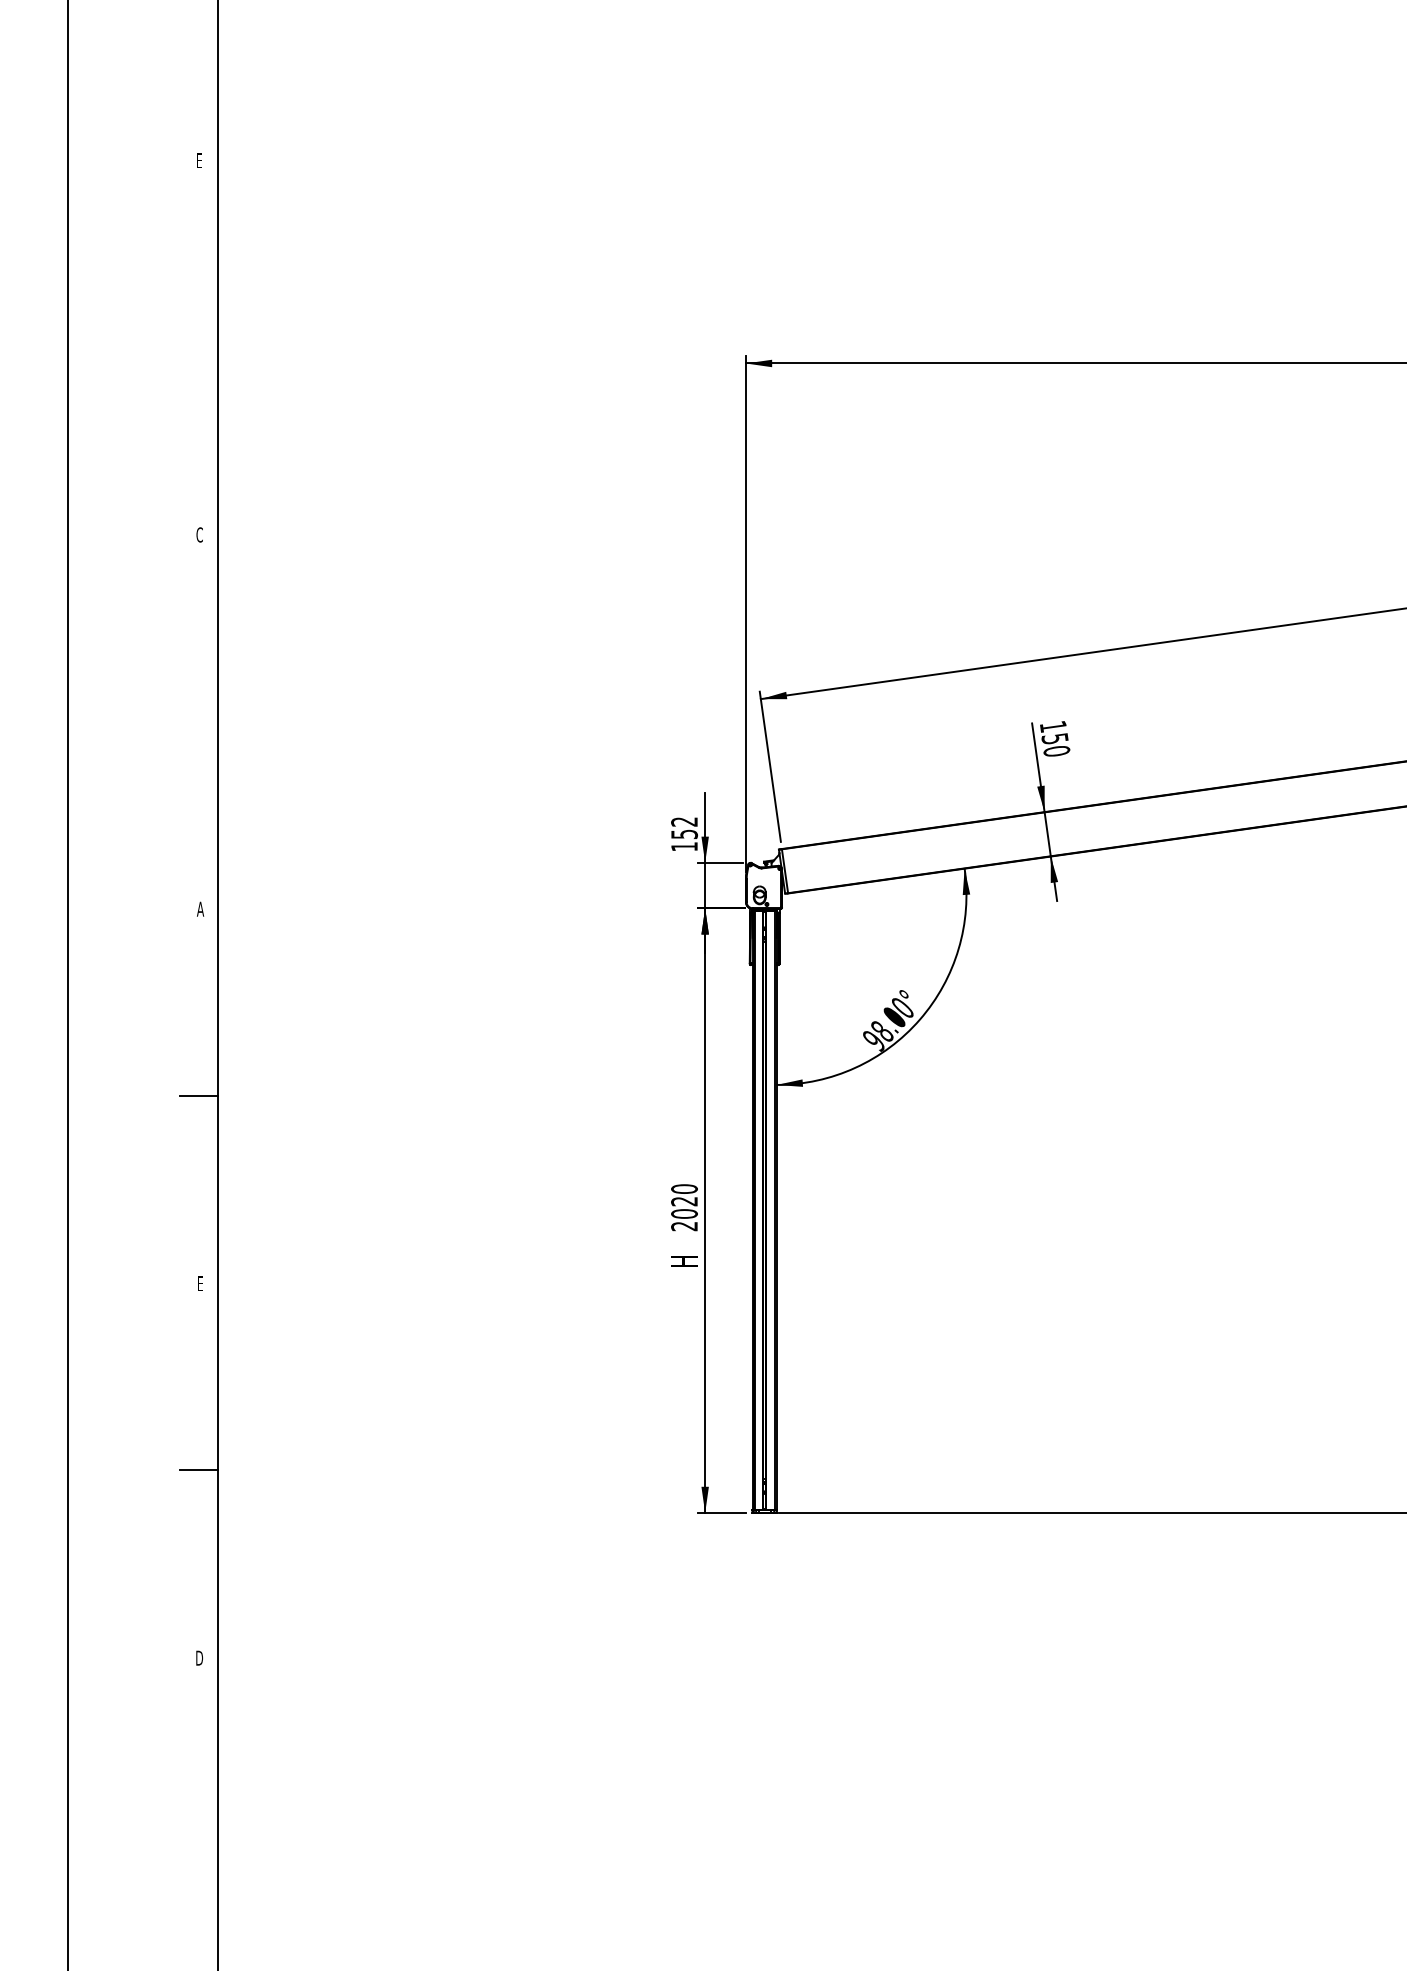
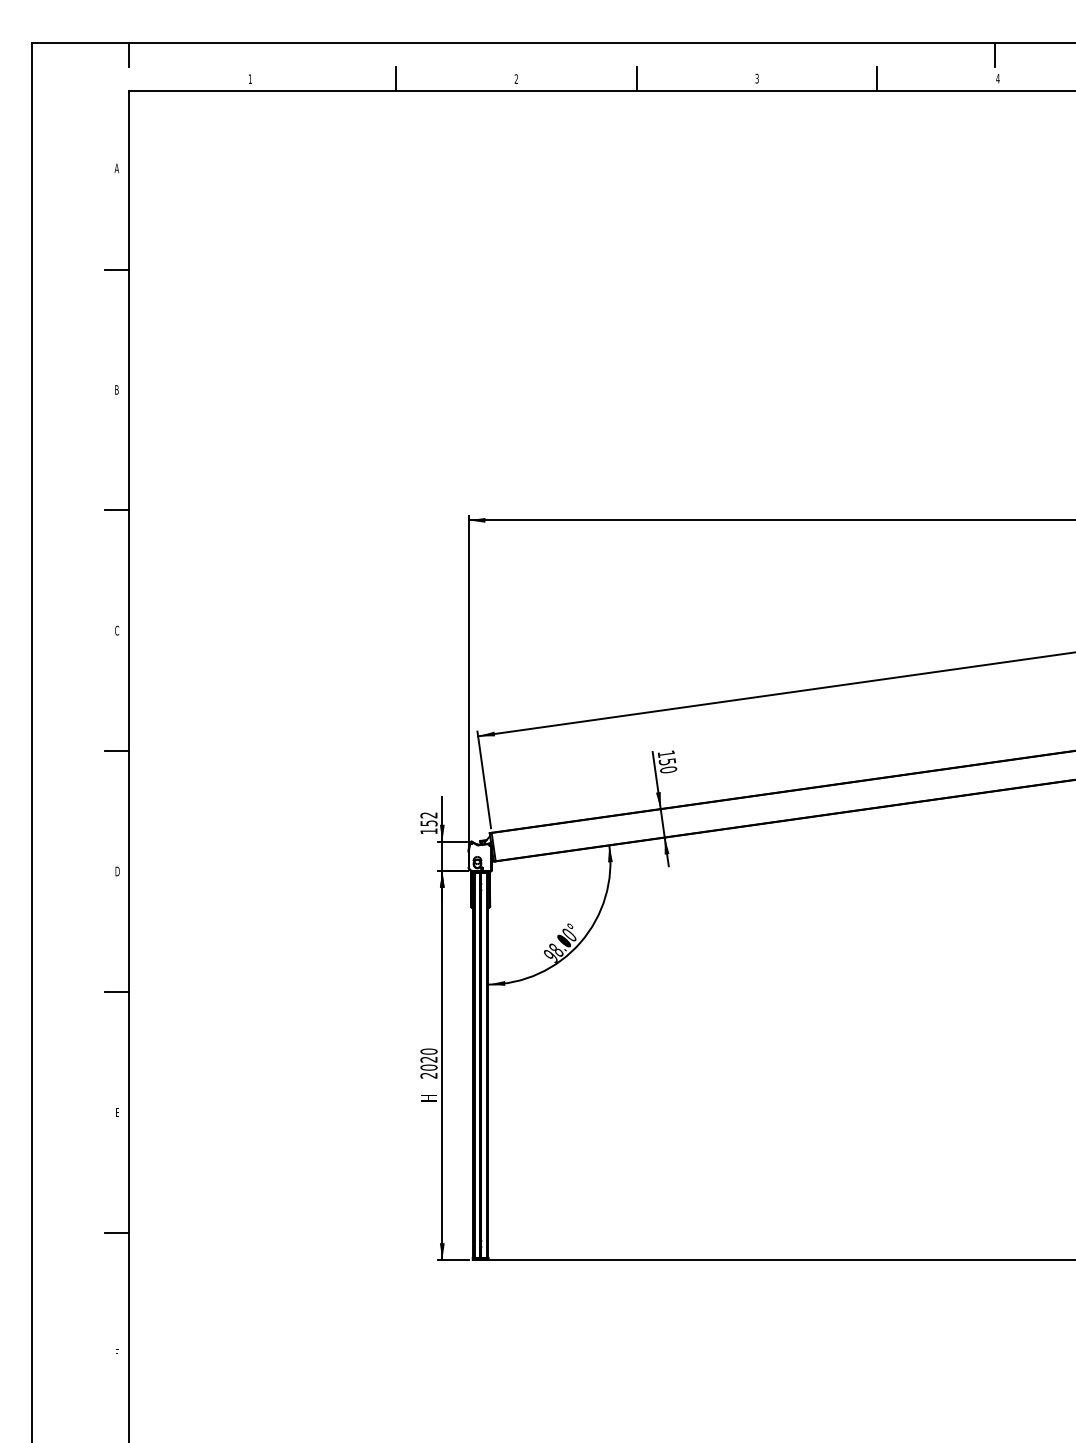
text: (198, 160) -> (116, 389), E -> B
line: (198, 348) -> (116, 510), added
line: (198, 722) -> (116, 751), added
text: (200, 909) -> (117, 871), A -> D
text: (198, 1658) -> (116, 1353), D -> F

